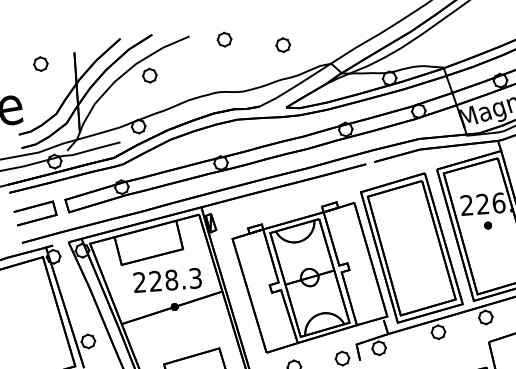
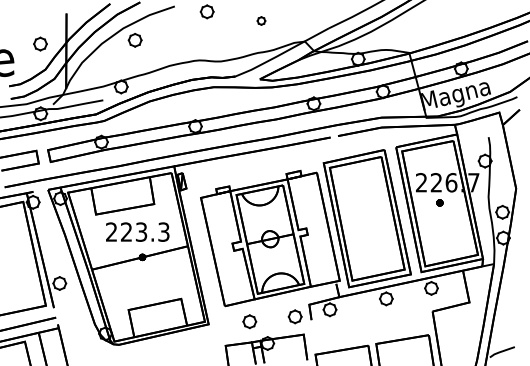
part: (283, 44) -> (261, 20), size x0.6
part: (40, 63) -> (40, 43), moved
text: (171, 279) -> (141, 231), 228.3 -> 223.3

